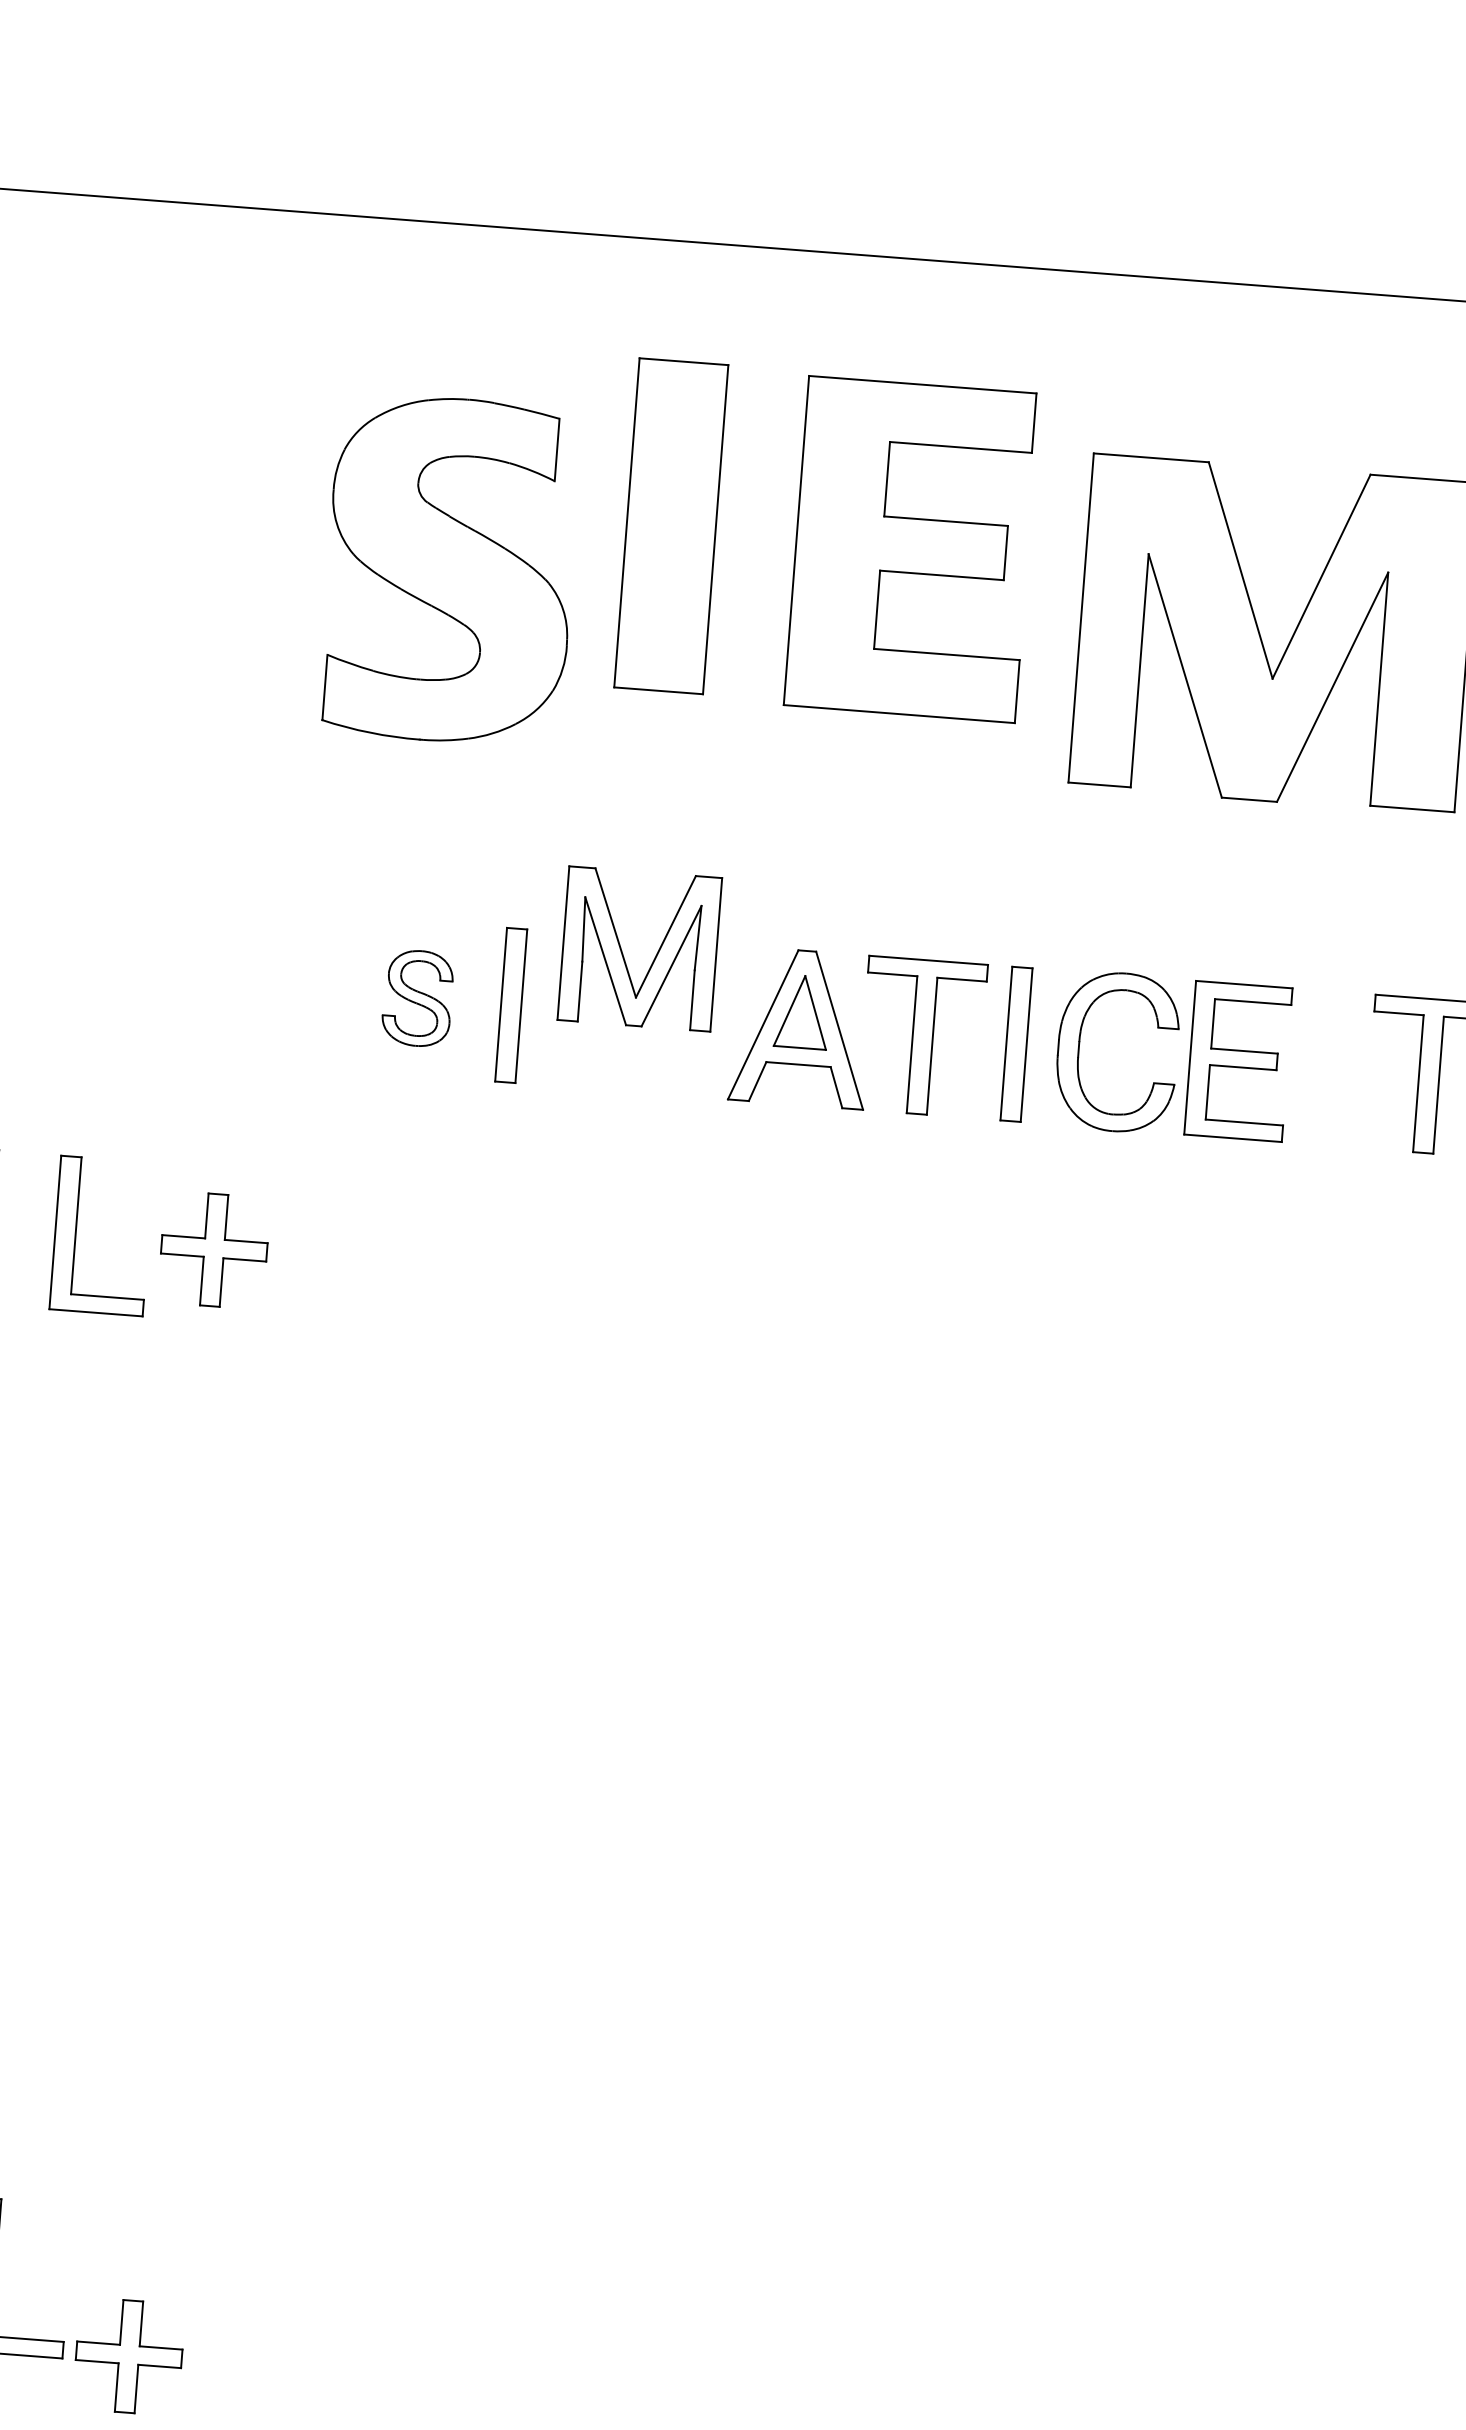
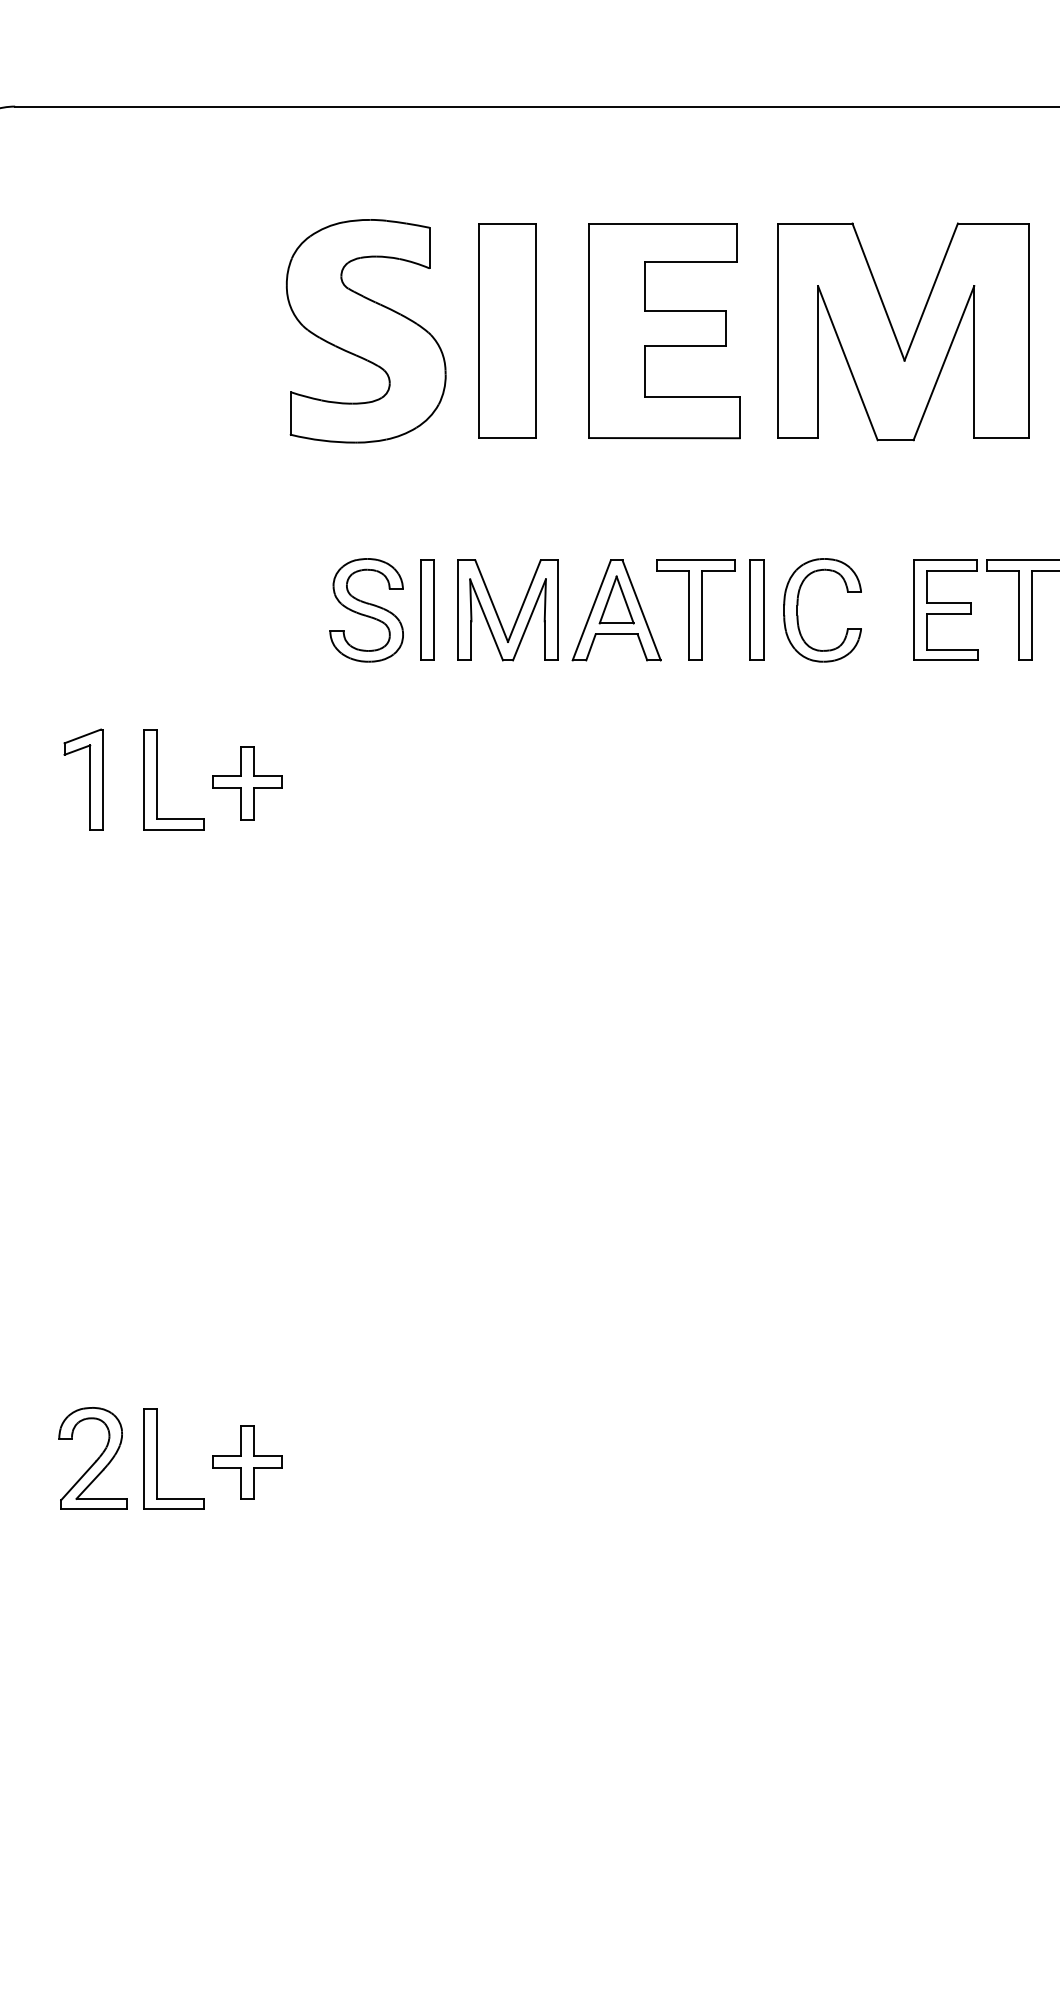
part: (671, 525) -> (507, 330), moved
part: (911, 550) -> (664, 331), moved
part: (623, 951) -> (497, 612), moved
part: (417, 998) -> (366, 610), size x1.67
part: (1238, 1060) -> (945, 609), moved
part: (129, 2356) -> (247, 1462), moved

